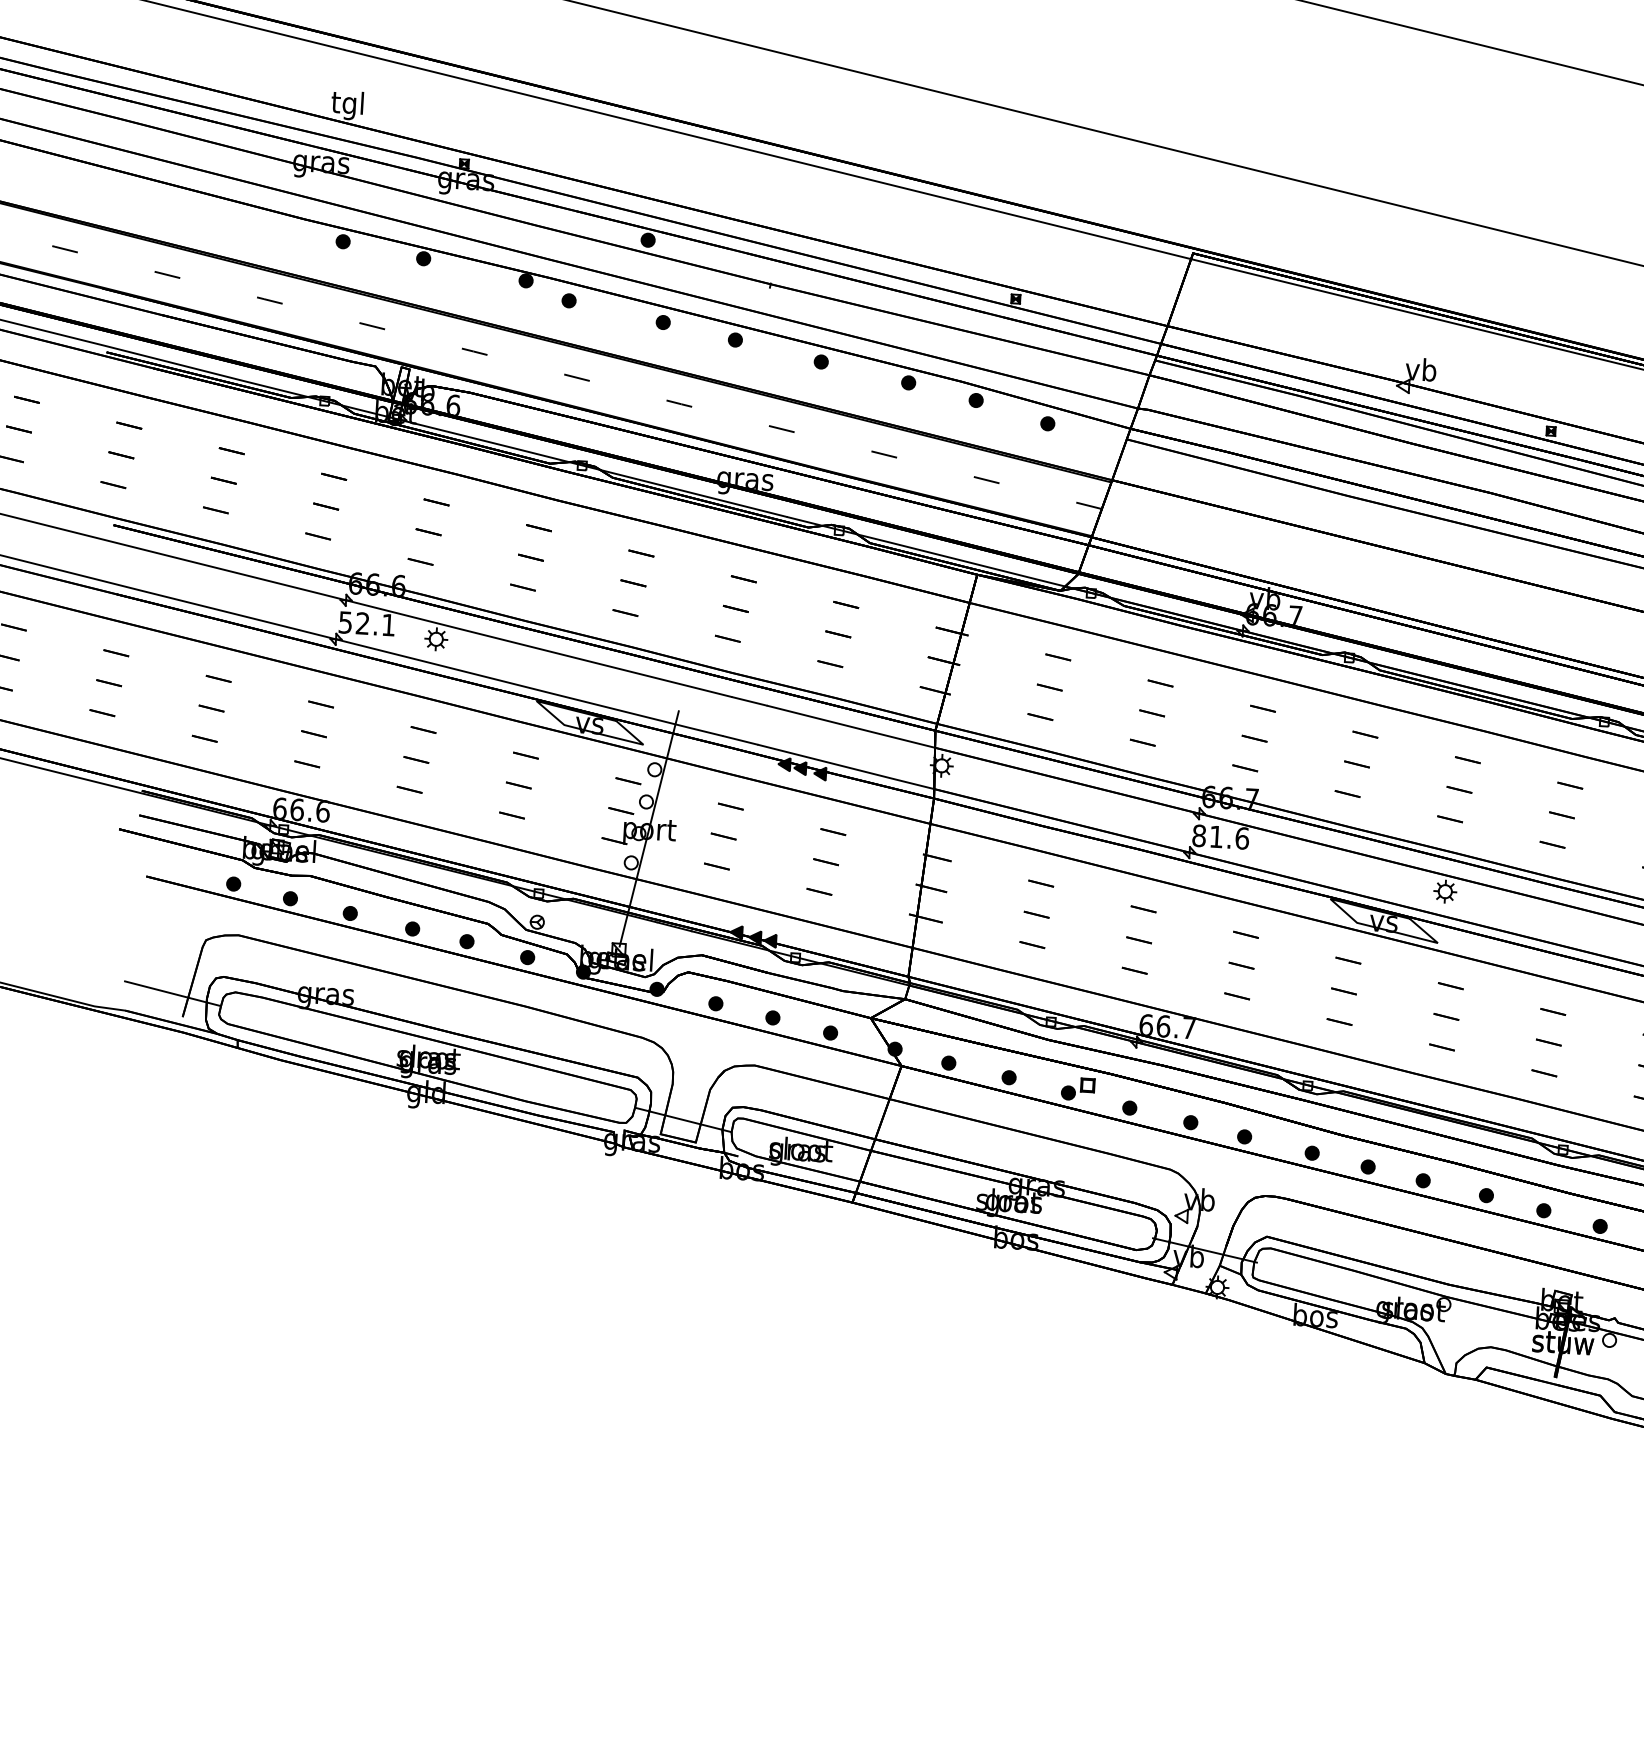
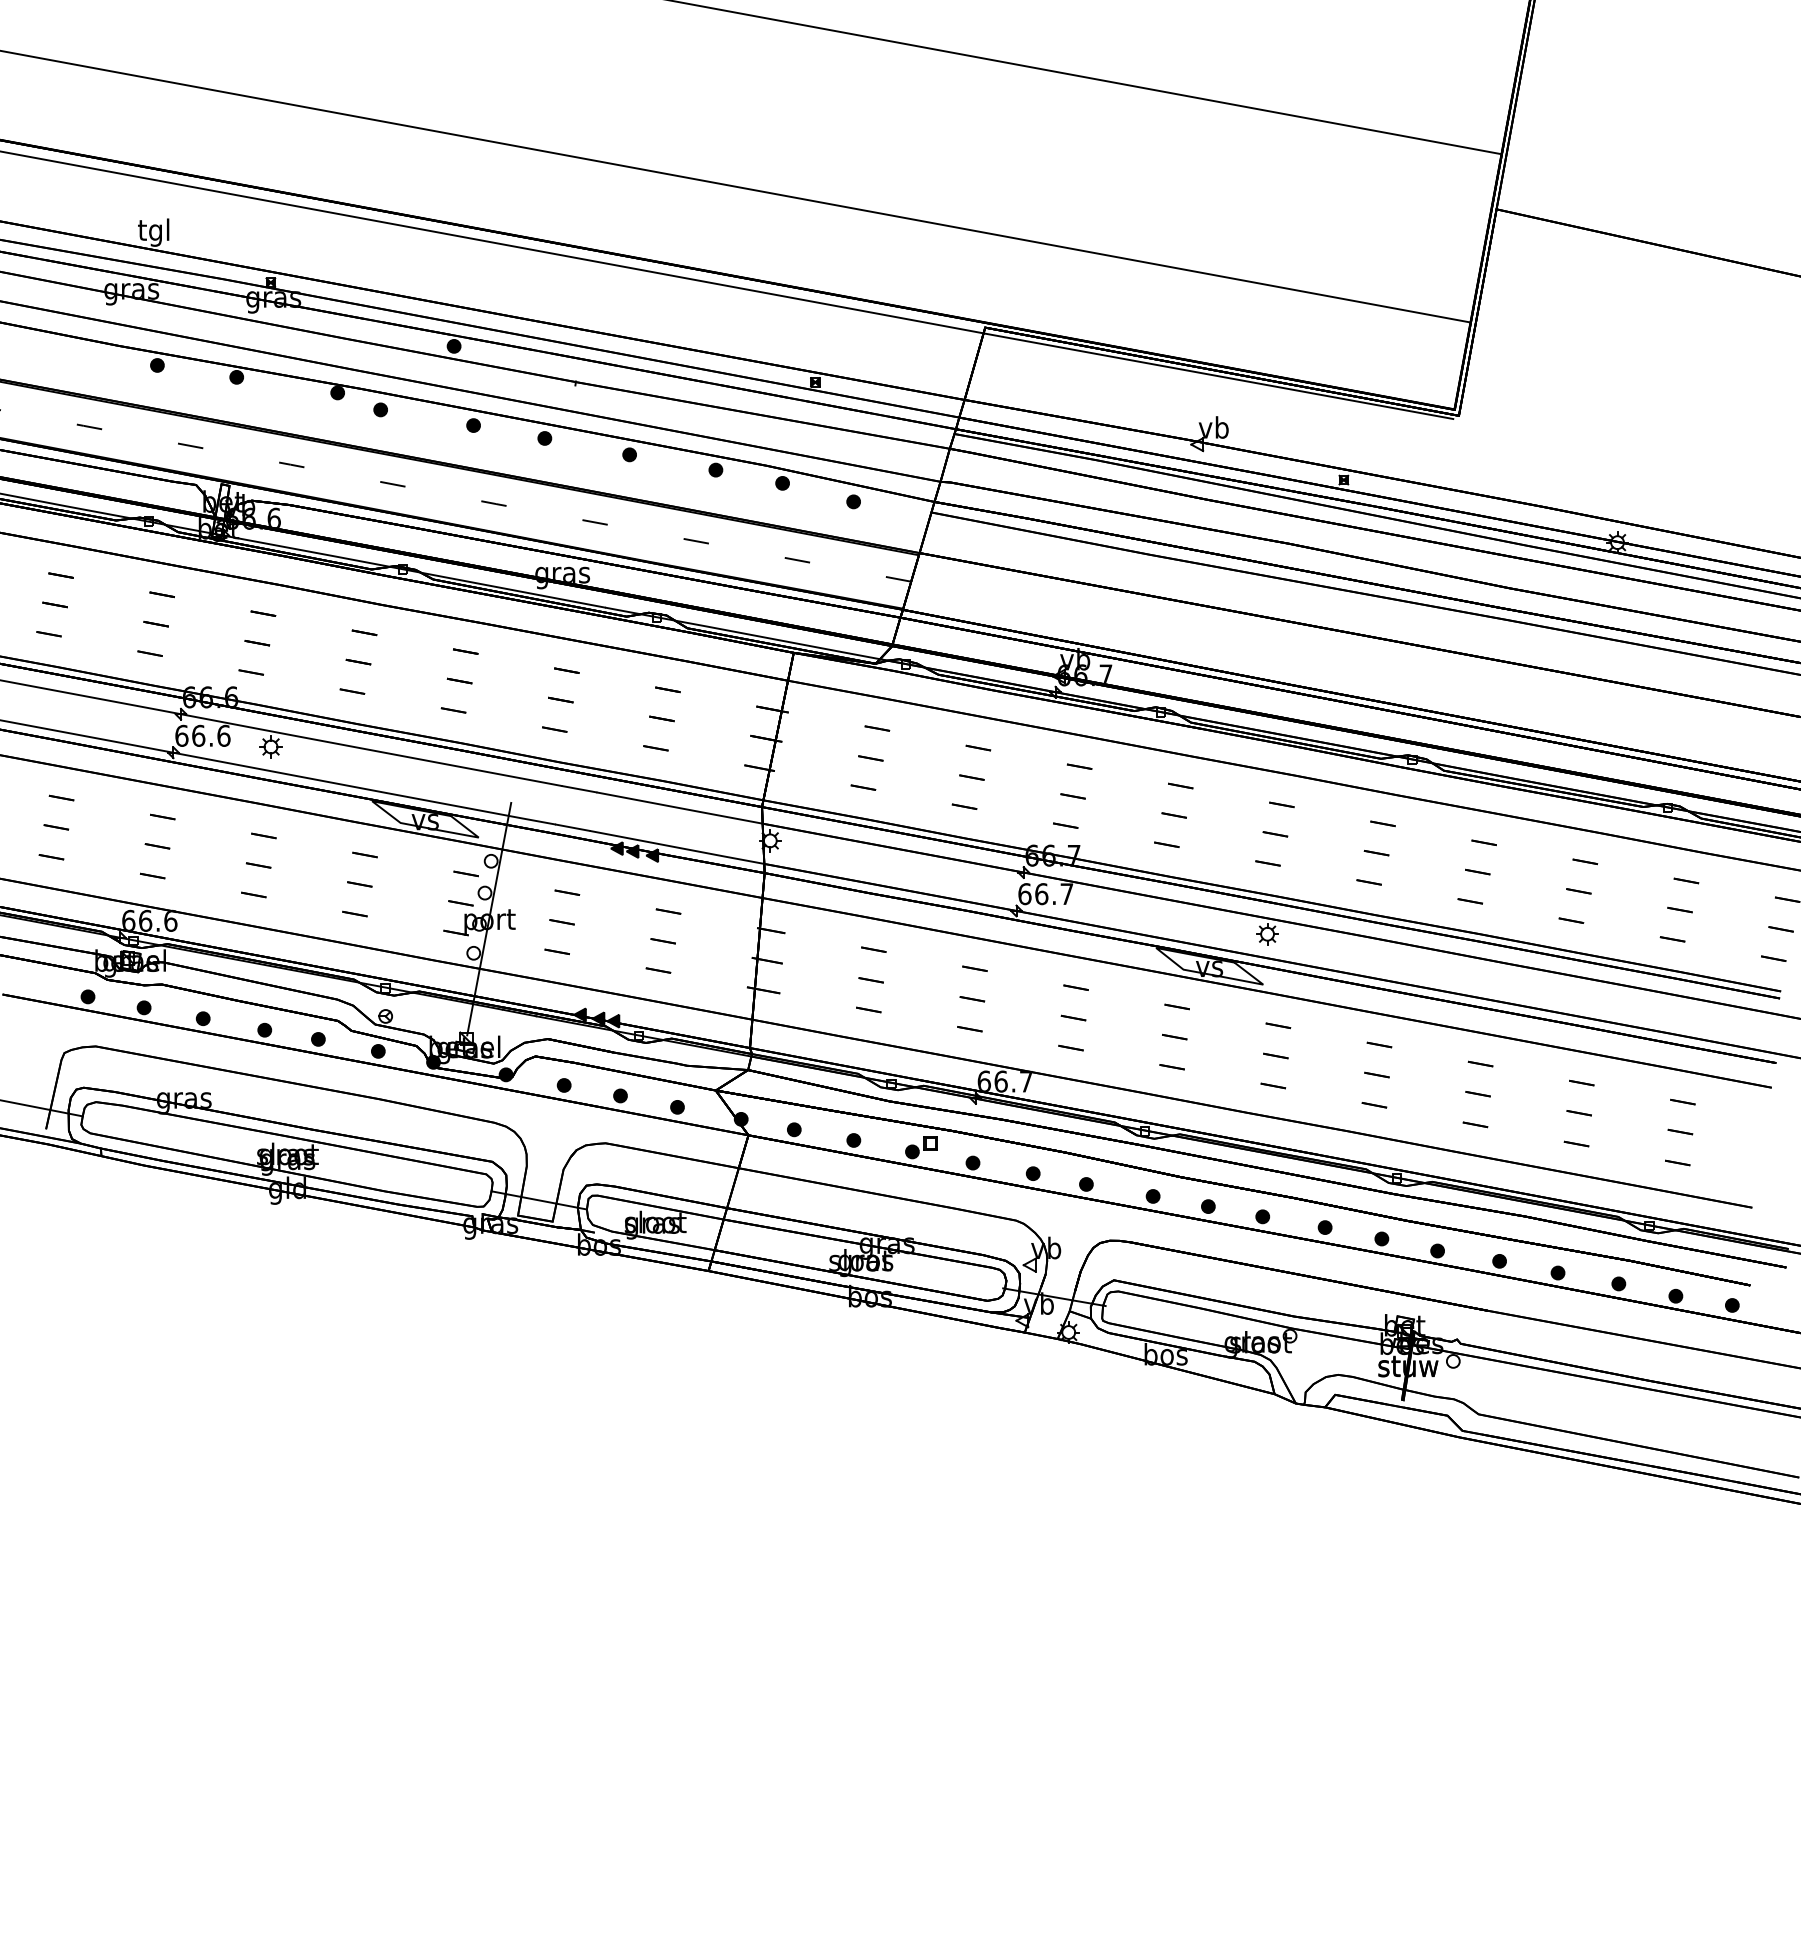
text: (366, 623) -> (202, 735), 52.1 -> 66.6
text: (1220, 837) -> (1045, 894), 81.6 -> 66.7

